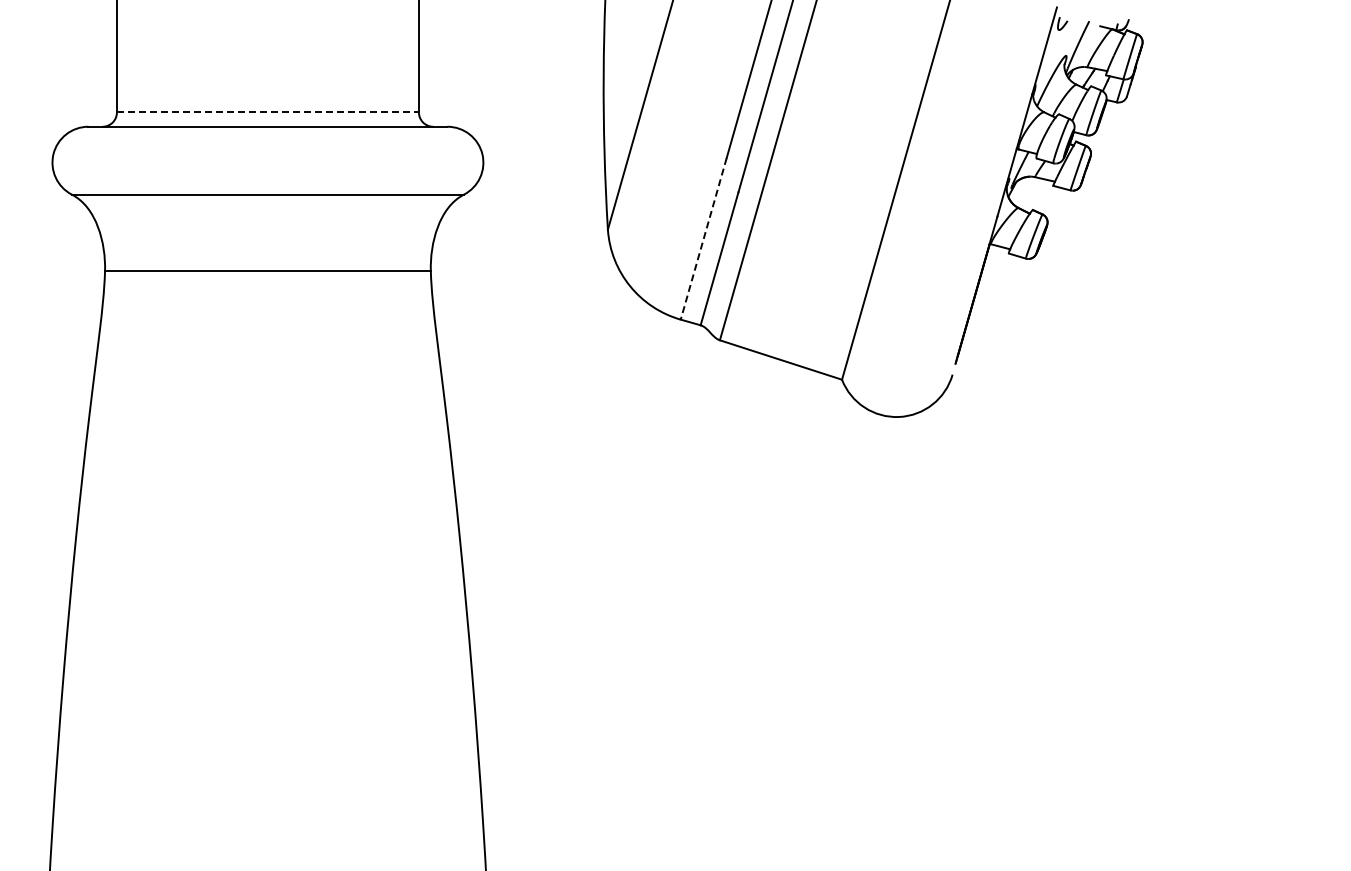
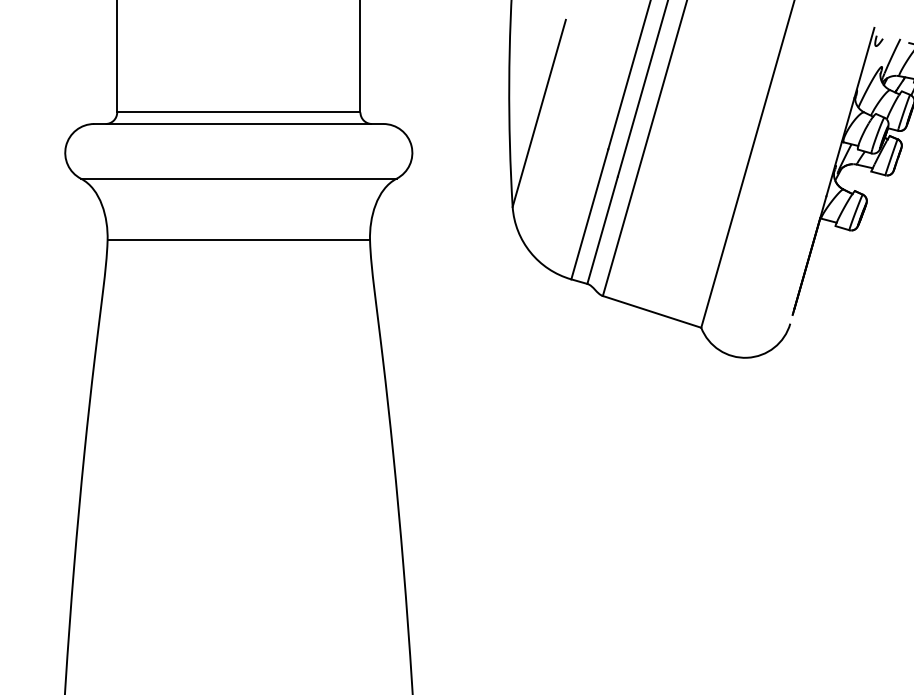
line: (267, 112) -> (238, 112), dashed -> solid
line: (703, 238) -> (589, 214), dashed -> solid

